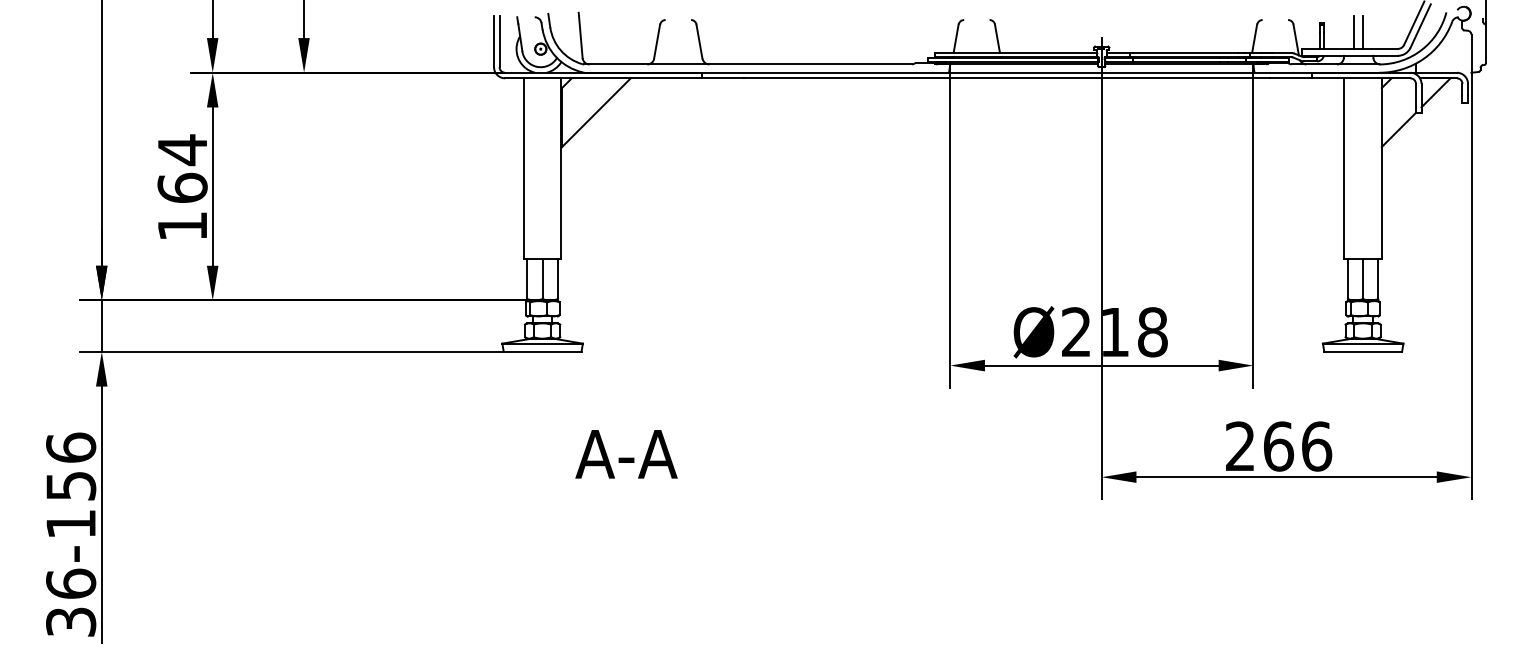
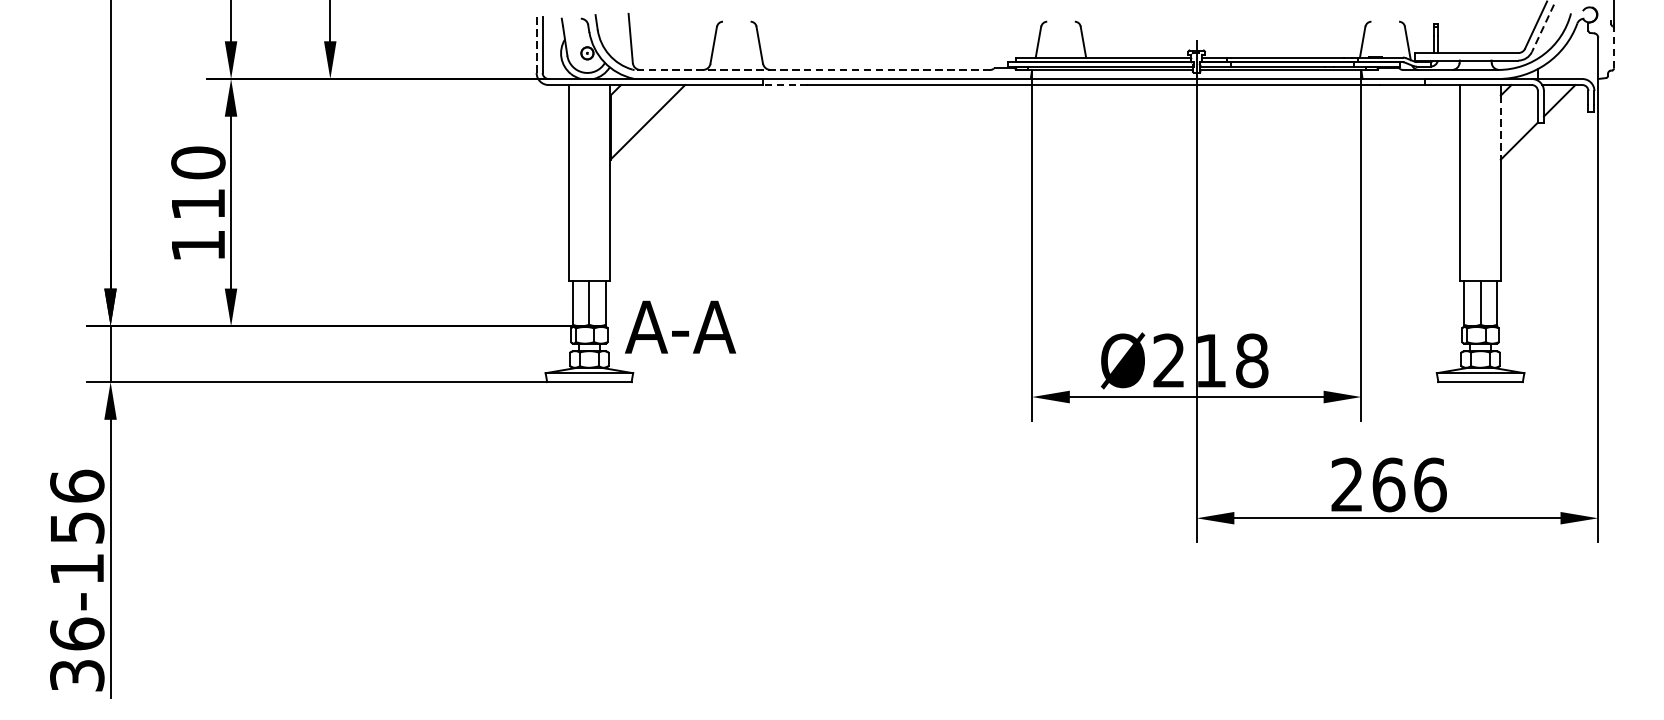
line: (1420, 26) -> (1542, 28), solid -> dashed
line: (1353, 32) -> (1470, 35), removed
line: (1363, 32) -> (1480, 35), removed
line: (494, 41) -> (537, 45), solid -> dashed
line: (1486, 44) -> (1614, 48), solid -> dashed
line: (748, 64) -> (812, 70), solid -> dashed
line: (723, 78) -> (785, 85), solid -> dashed
line: (1381, 117) -> (1500, 127), solid -> dashed
text: (182, 168) -> (198, 182), 164 -> 110
text: (626, 454) -> (680, 327), moved

